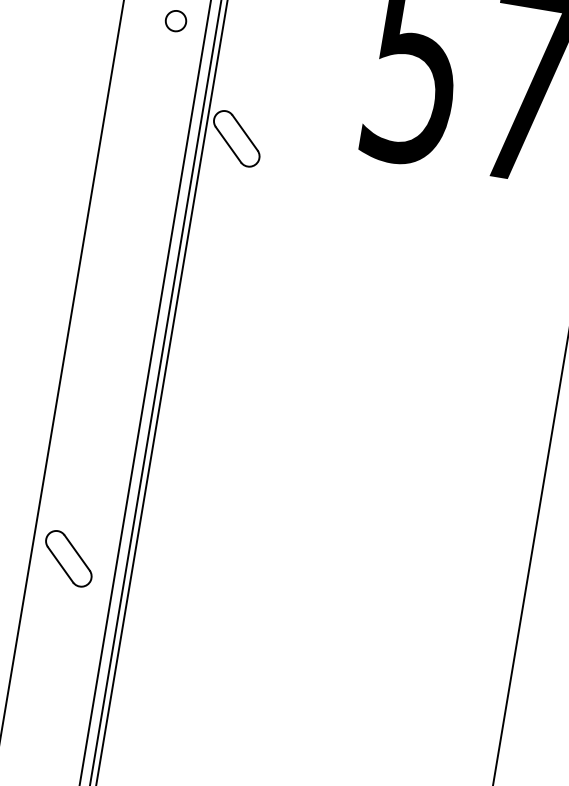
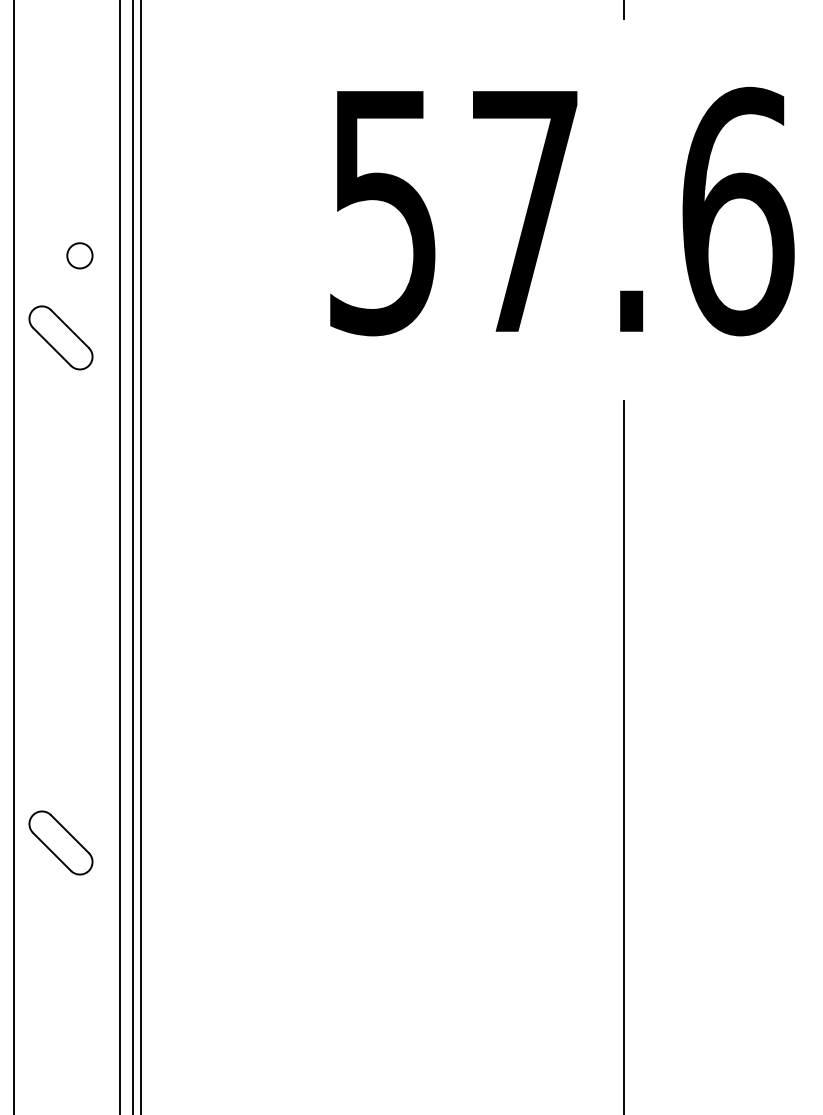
circle: (175, 20) -> (79, 255), moved
part: (236, 138) -> (60, 337), moved
part: (68, 558) -> (60, 842), moved

